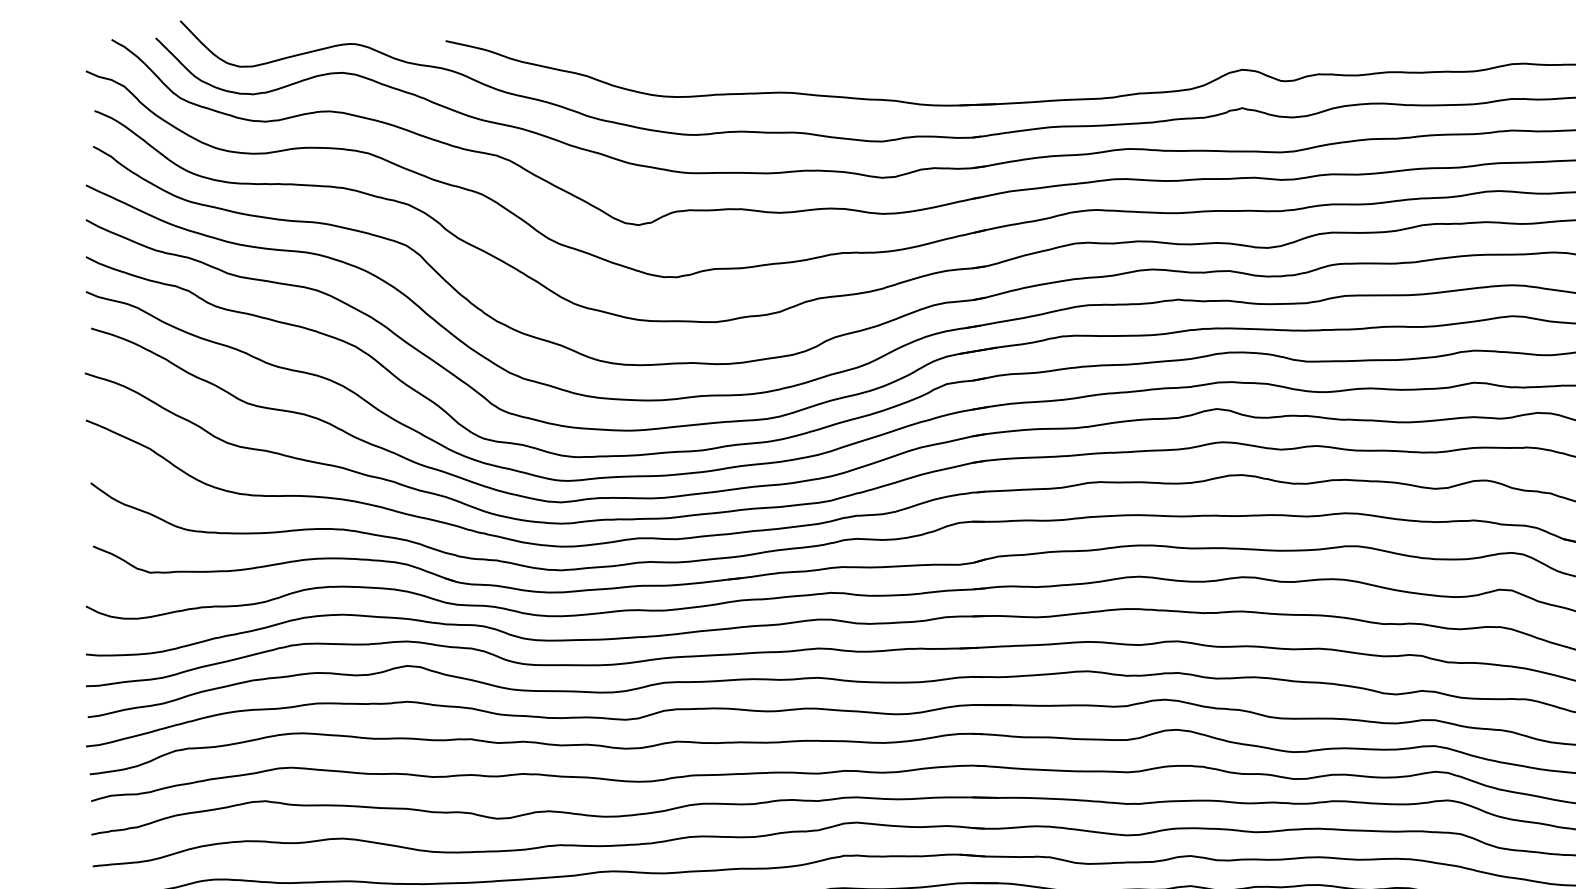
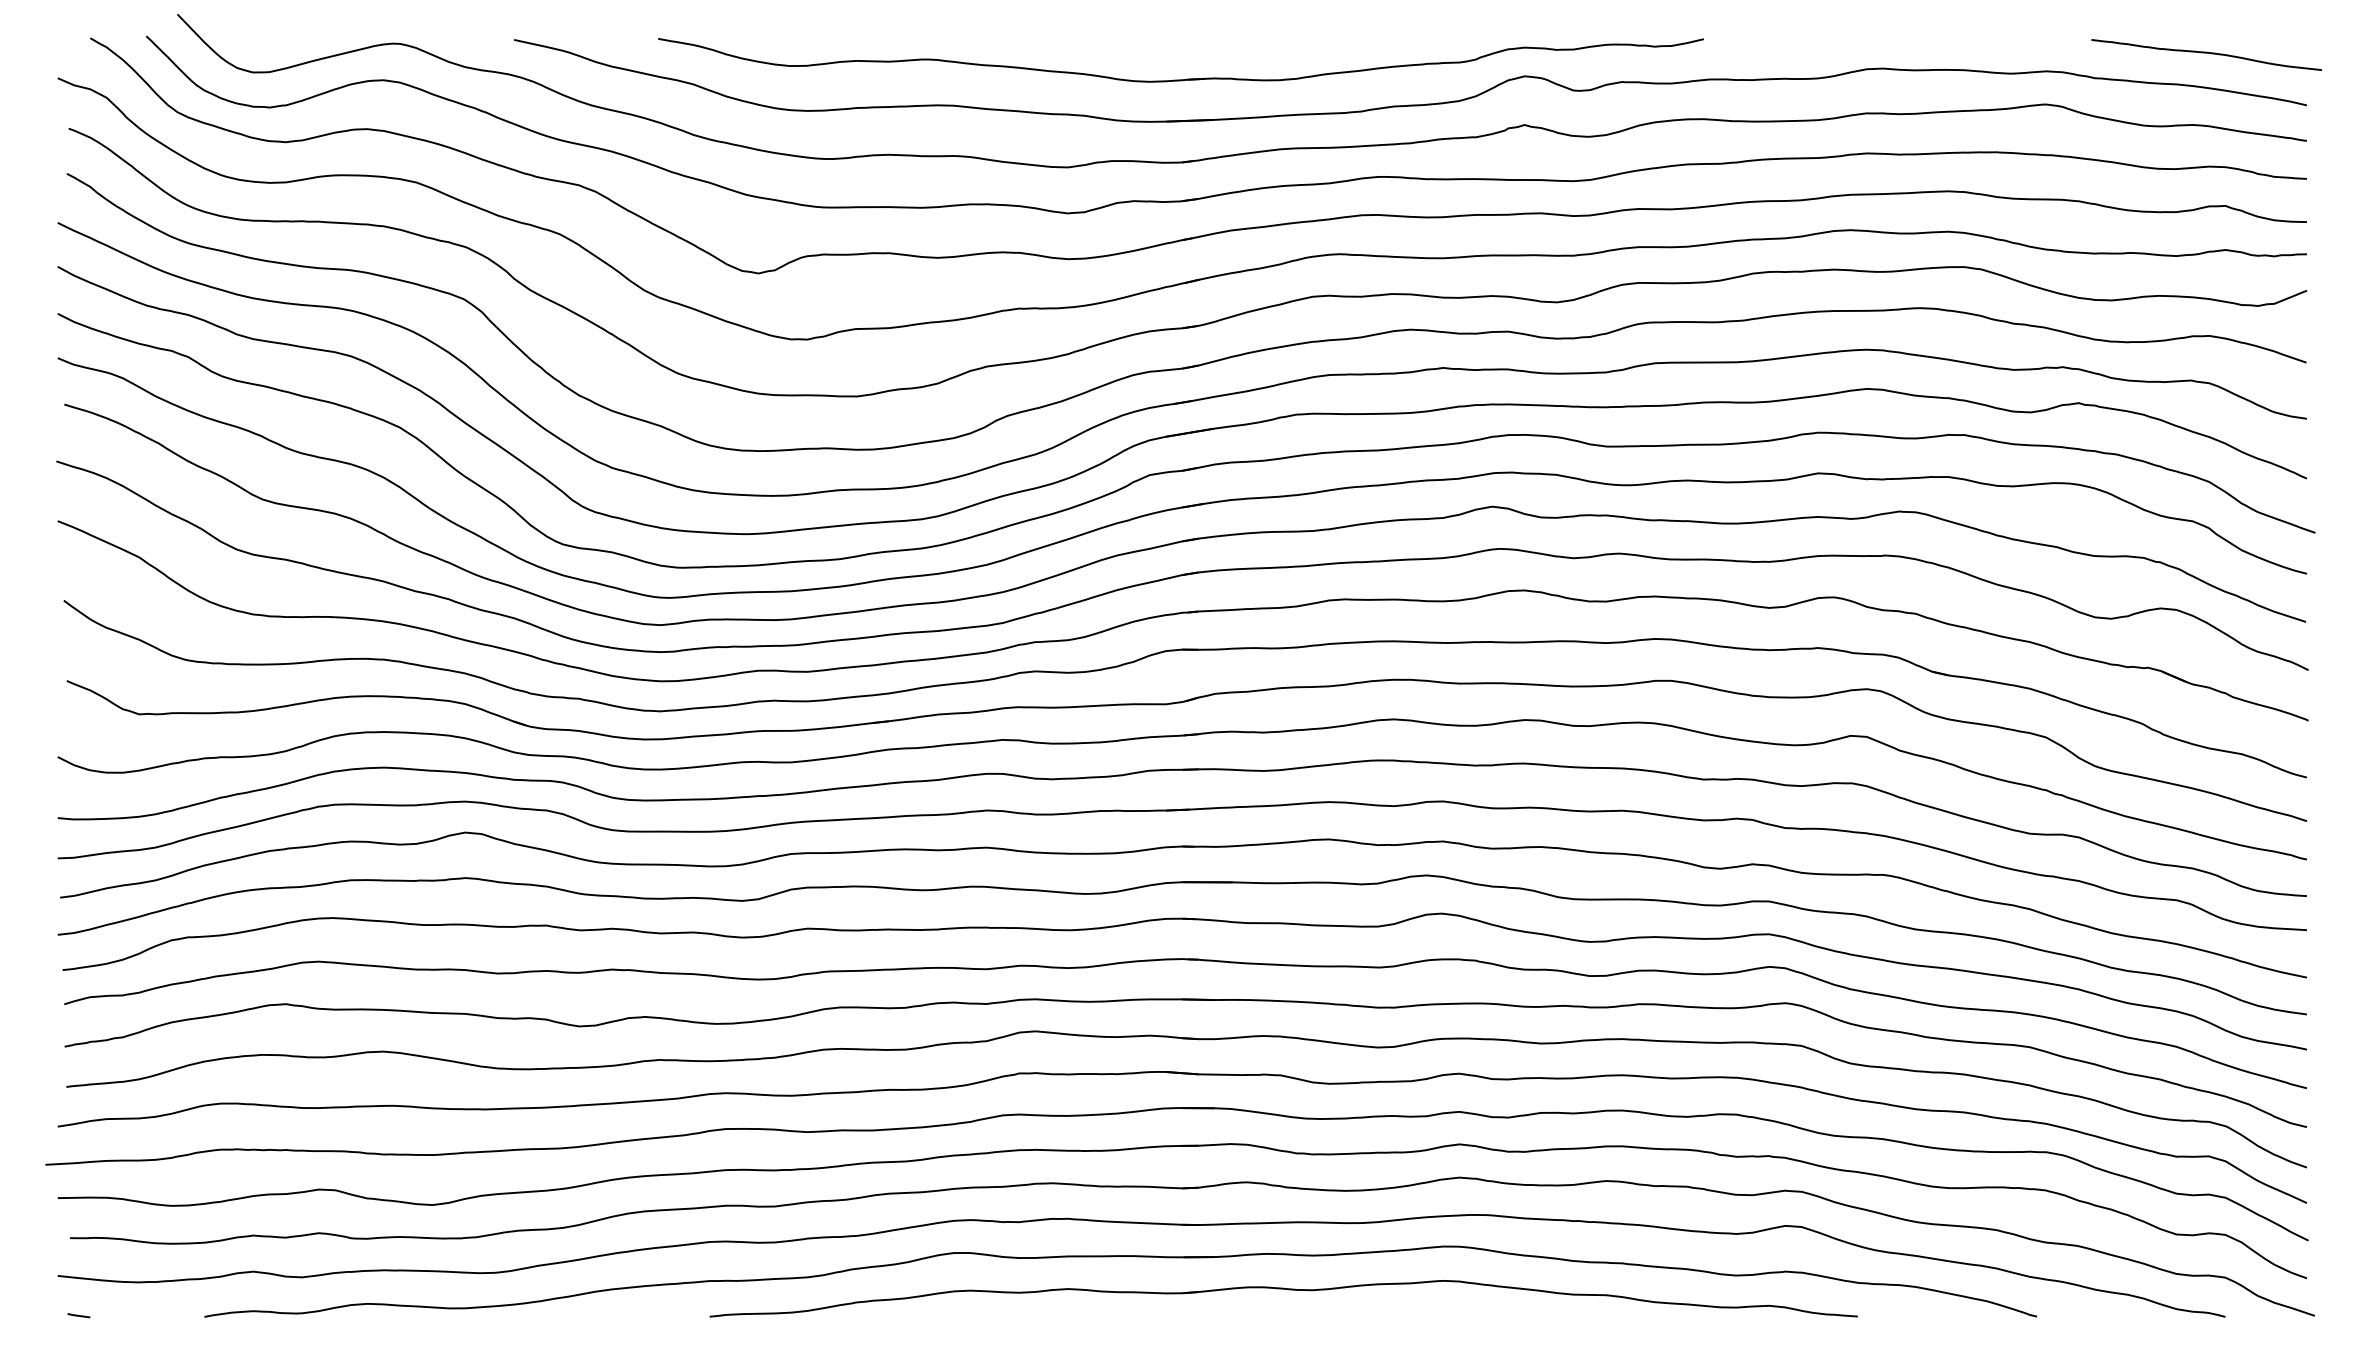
part: (970, 72) -> (1180, 79), added

